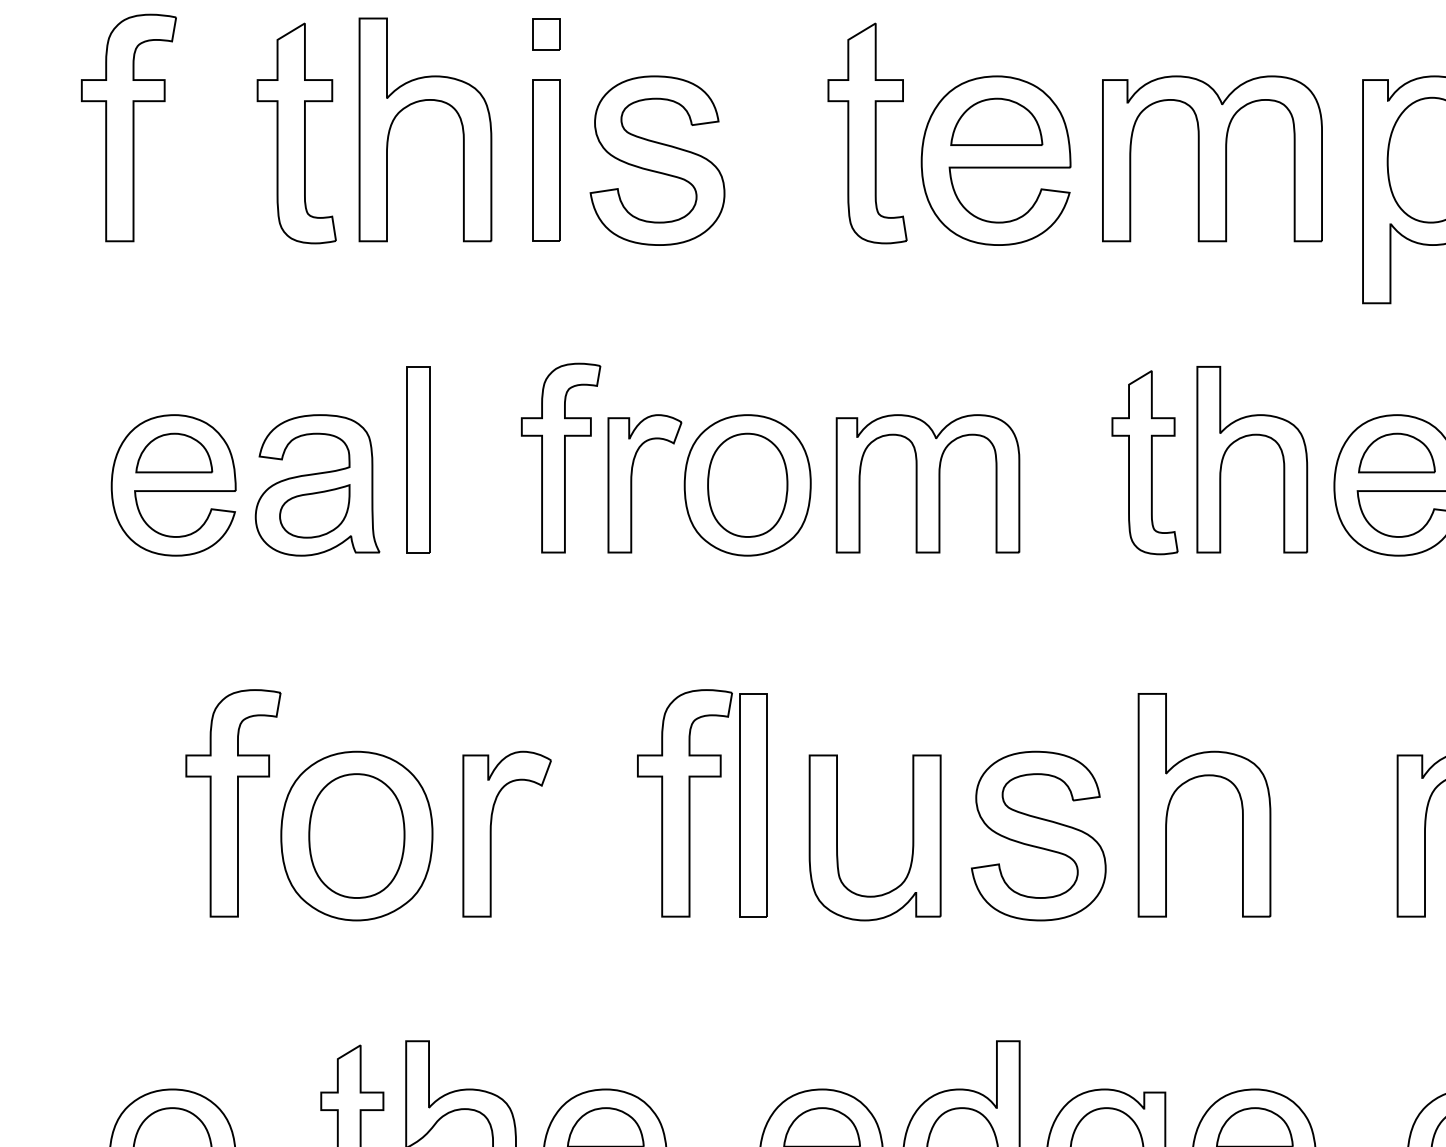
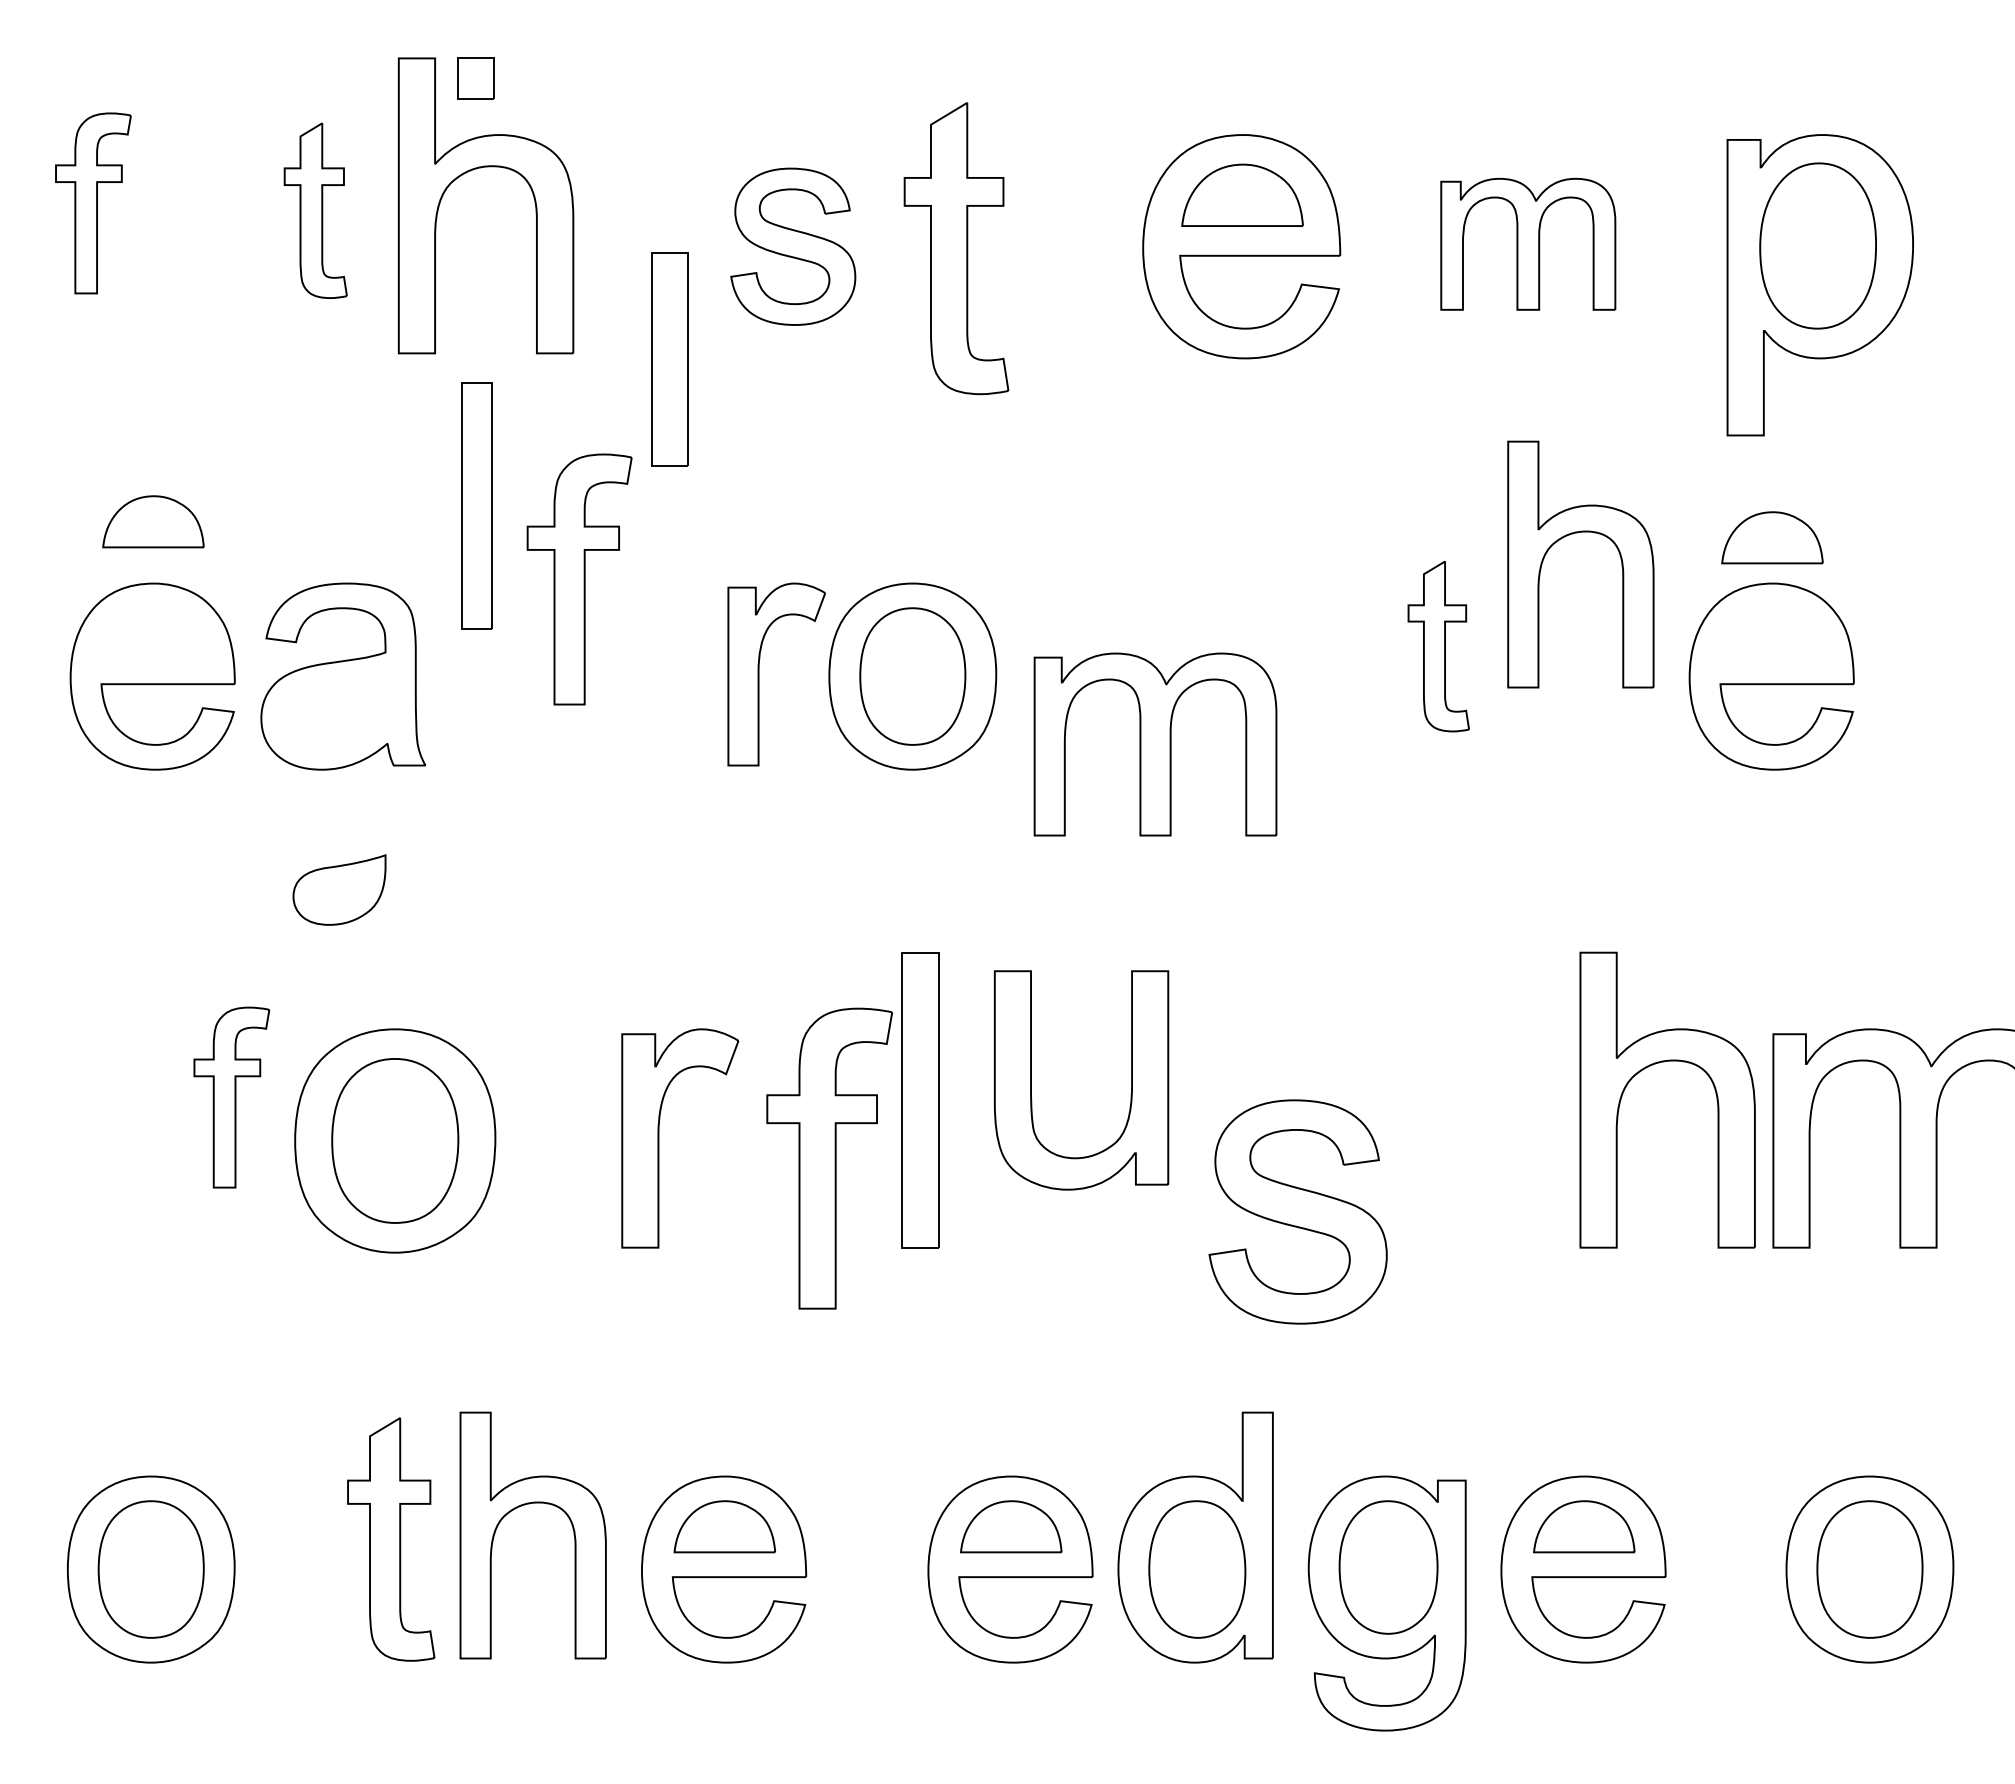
part: (545, 33) -> (475, 78), moved
part: (129, 128) -> (93, 203), size x0.6
part: (296, 133) -> (315, 210), size x0.6
part: (867, 133) -> (956, 248), moved
part: (1212, 159) -> (1528, 244), size x0.6
part: (545, 160) -> (669, 359), moved
part: (656, 160) -> (792, 246), size x0.7
part: (1246, 436) -> (1573, 534), moved
part: (174, 452) -> (153, 521), moved
part: (1396, 452) -> (1772, 537), moved
part: (560, 458) -> (579, 579), moved
part: (418, 459) -> (476, 505), moved
part: (1144, 462) -> (1438, 646), size x0.7
part: (928, 483) -> (1155, 744), moved
part: (314, 510) -> (339, 889), moved
part: (1193, 779) -> (1653, 1065), moved
part: (233, 803) -> (231, 1097), size x0.6
part: (684, 803) -> (829, 1158), moved
part: (491, 834) -> (659, 1138), moved
part: (1038, 835) -> (1297, 1211), moved
part: (837, 837) -> (1031, 1080), moved

